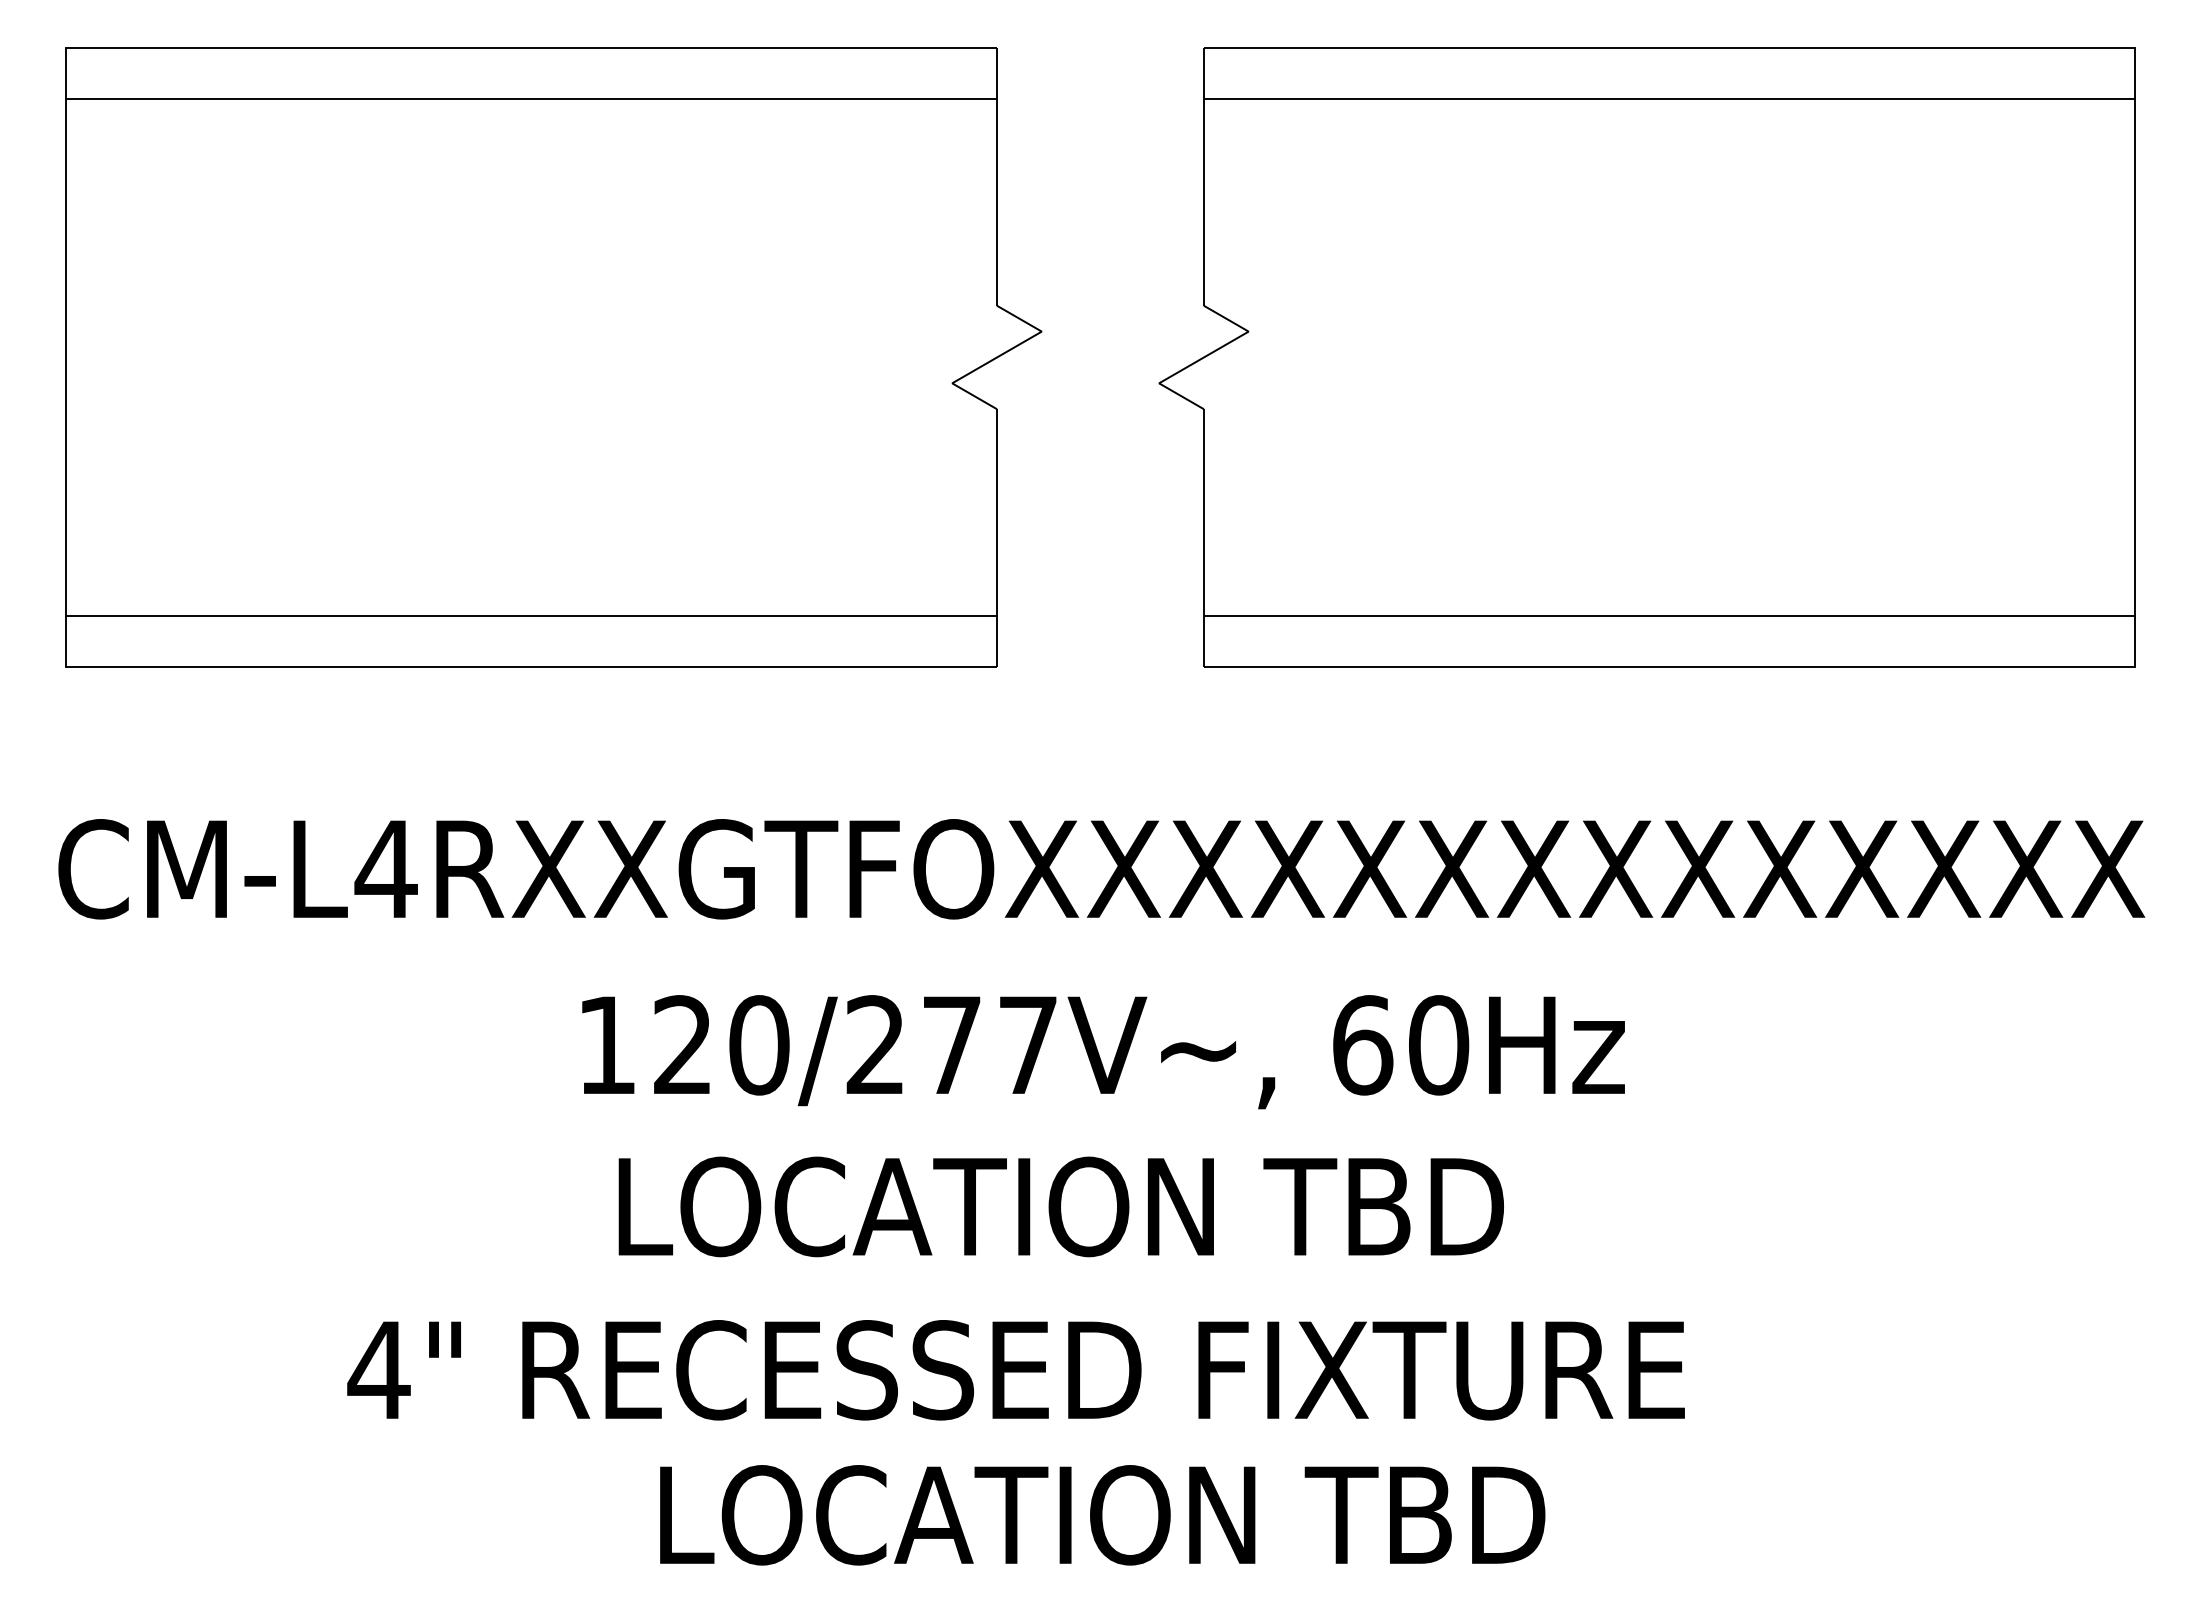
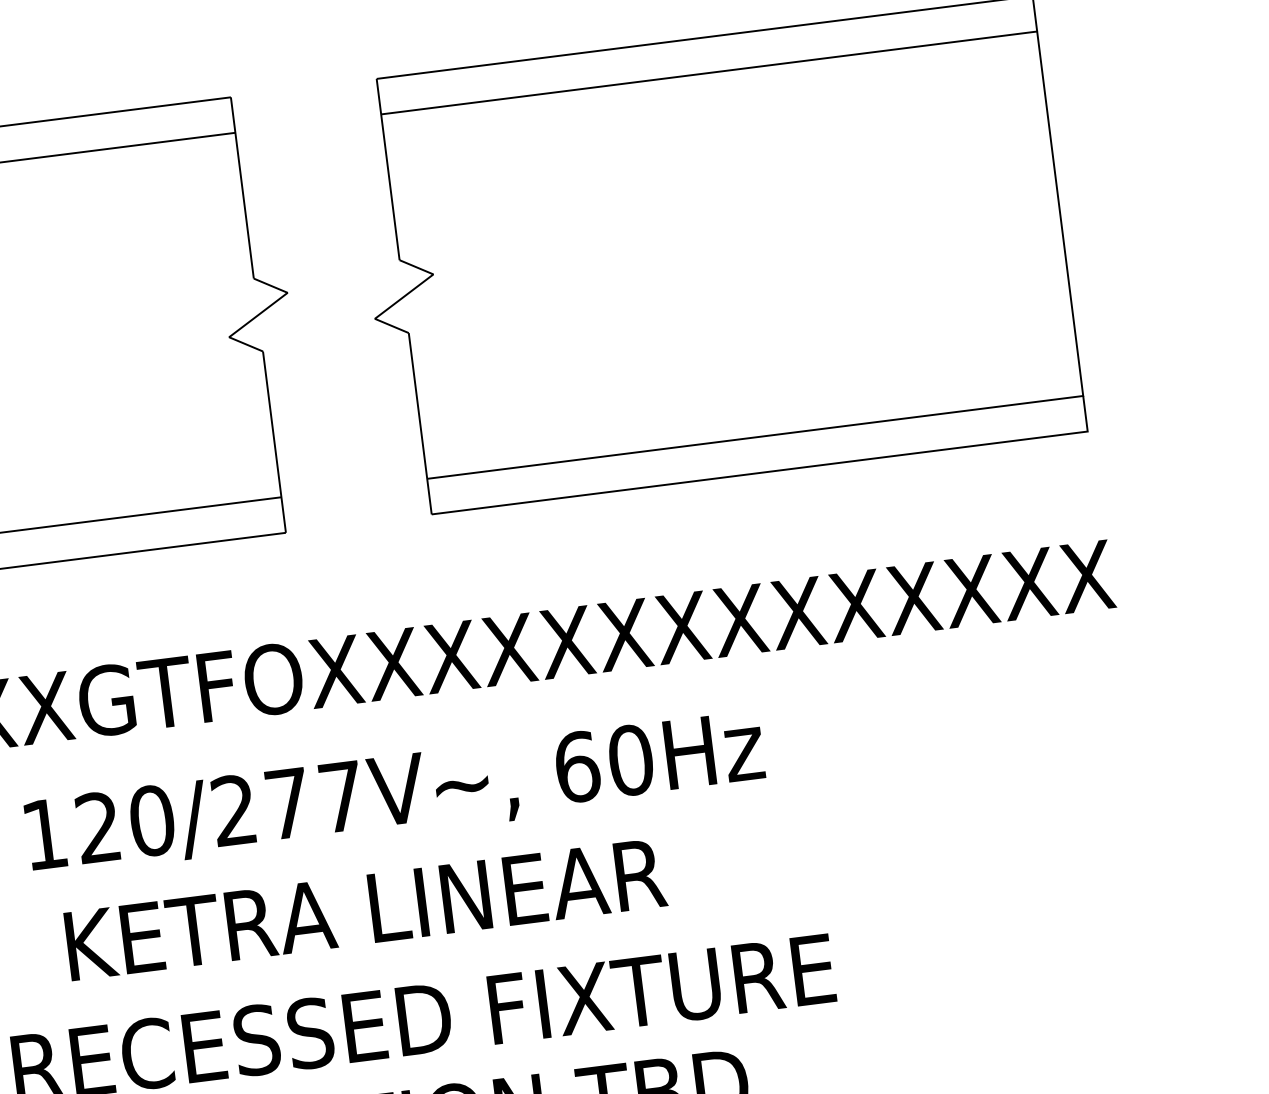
text: (1067, 1206) -> (383, 906), LOCATION TBD -> KETRA LINEAR

